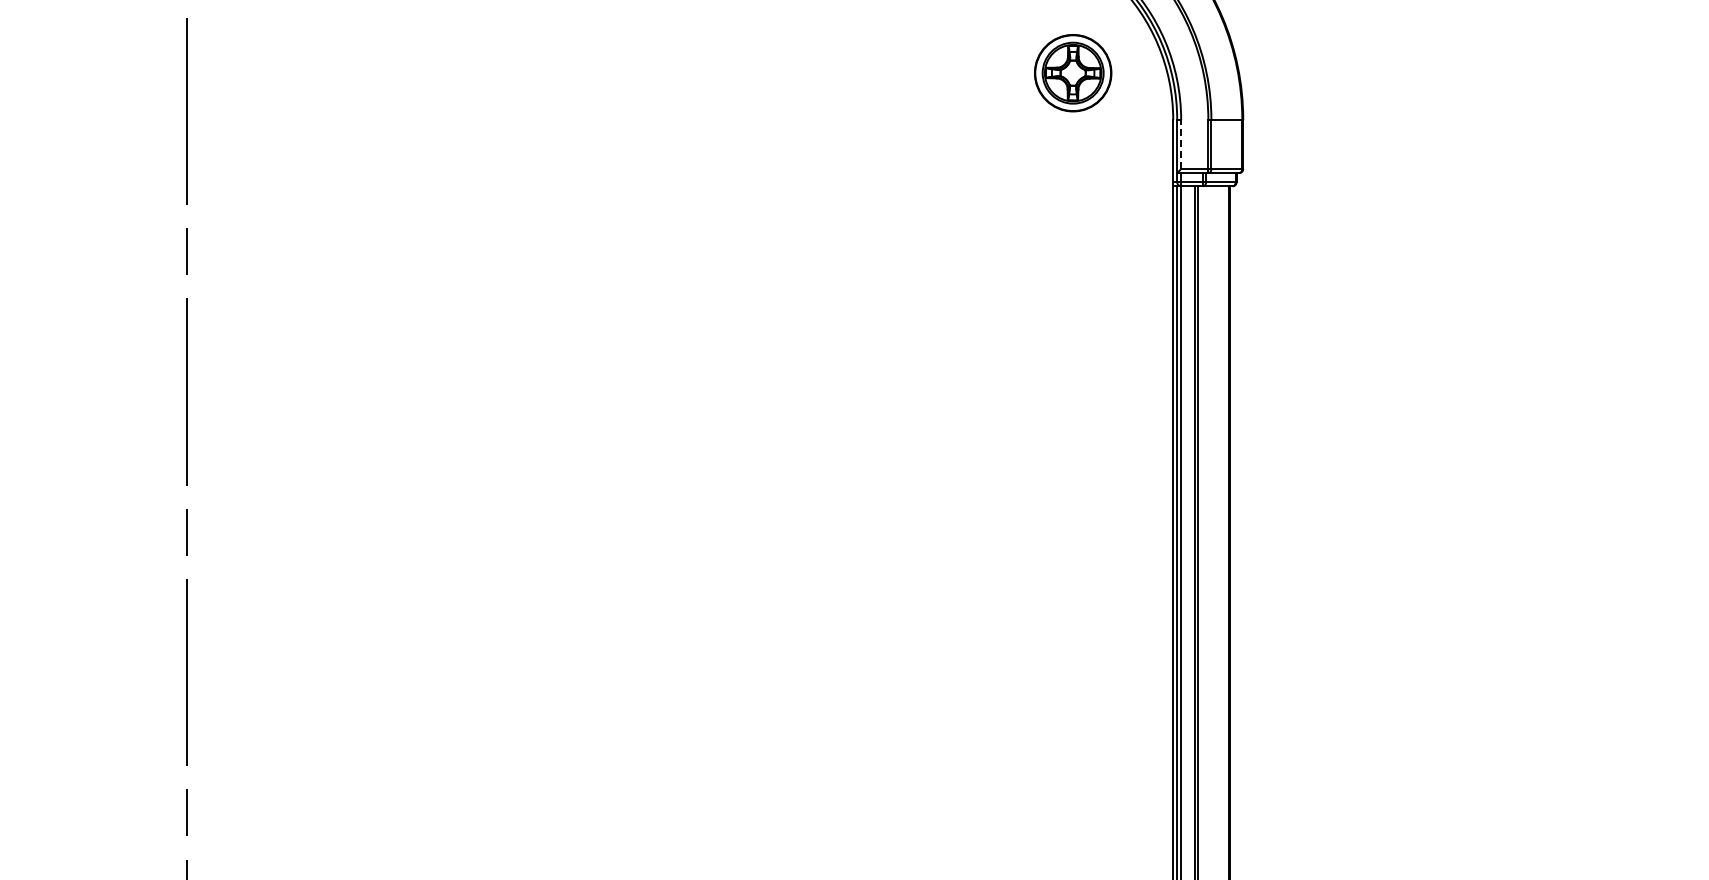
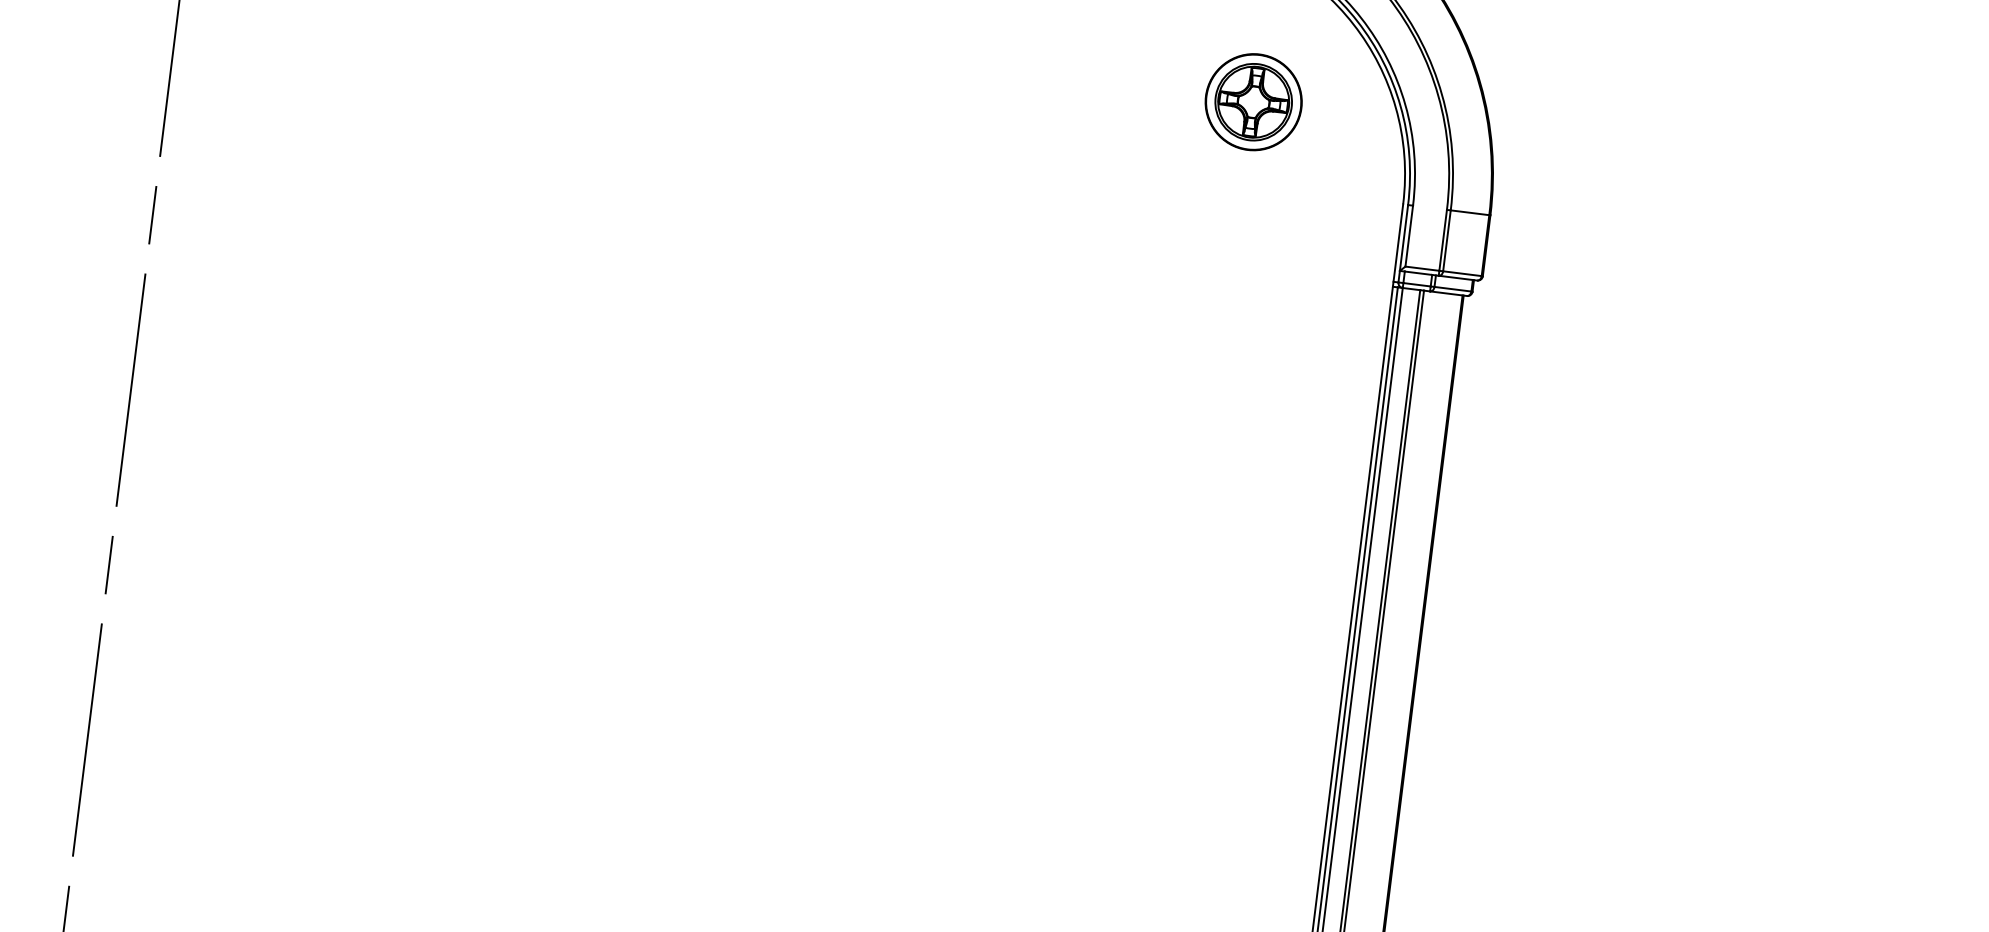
part: (1073, 73) -> (1254, 102), moved
line: (1181, 144) -> (1409, 236), dashed -> solid

